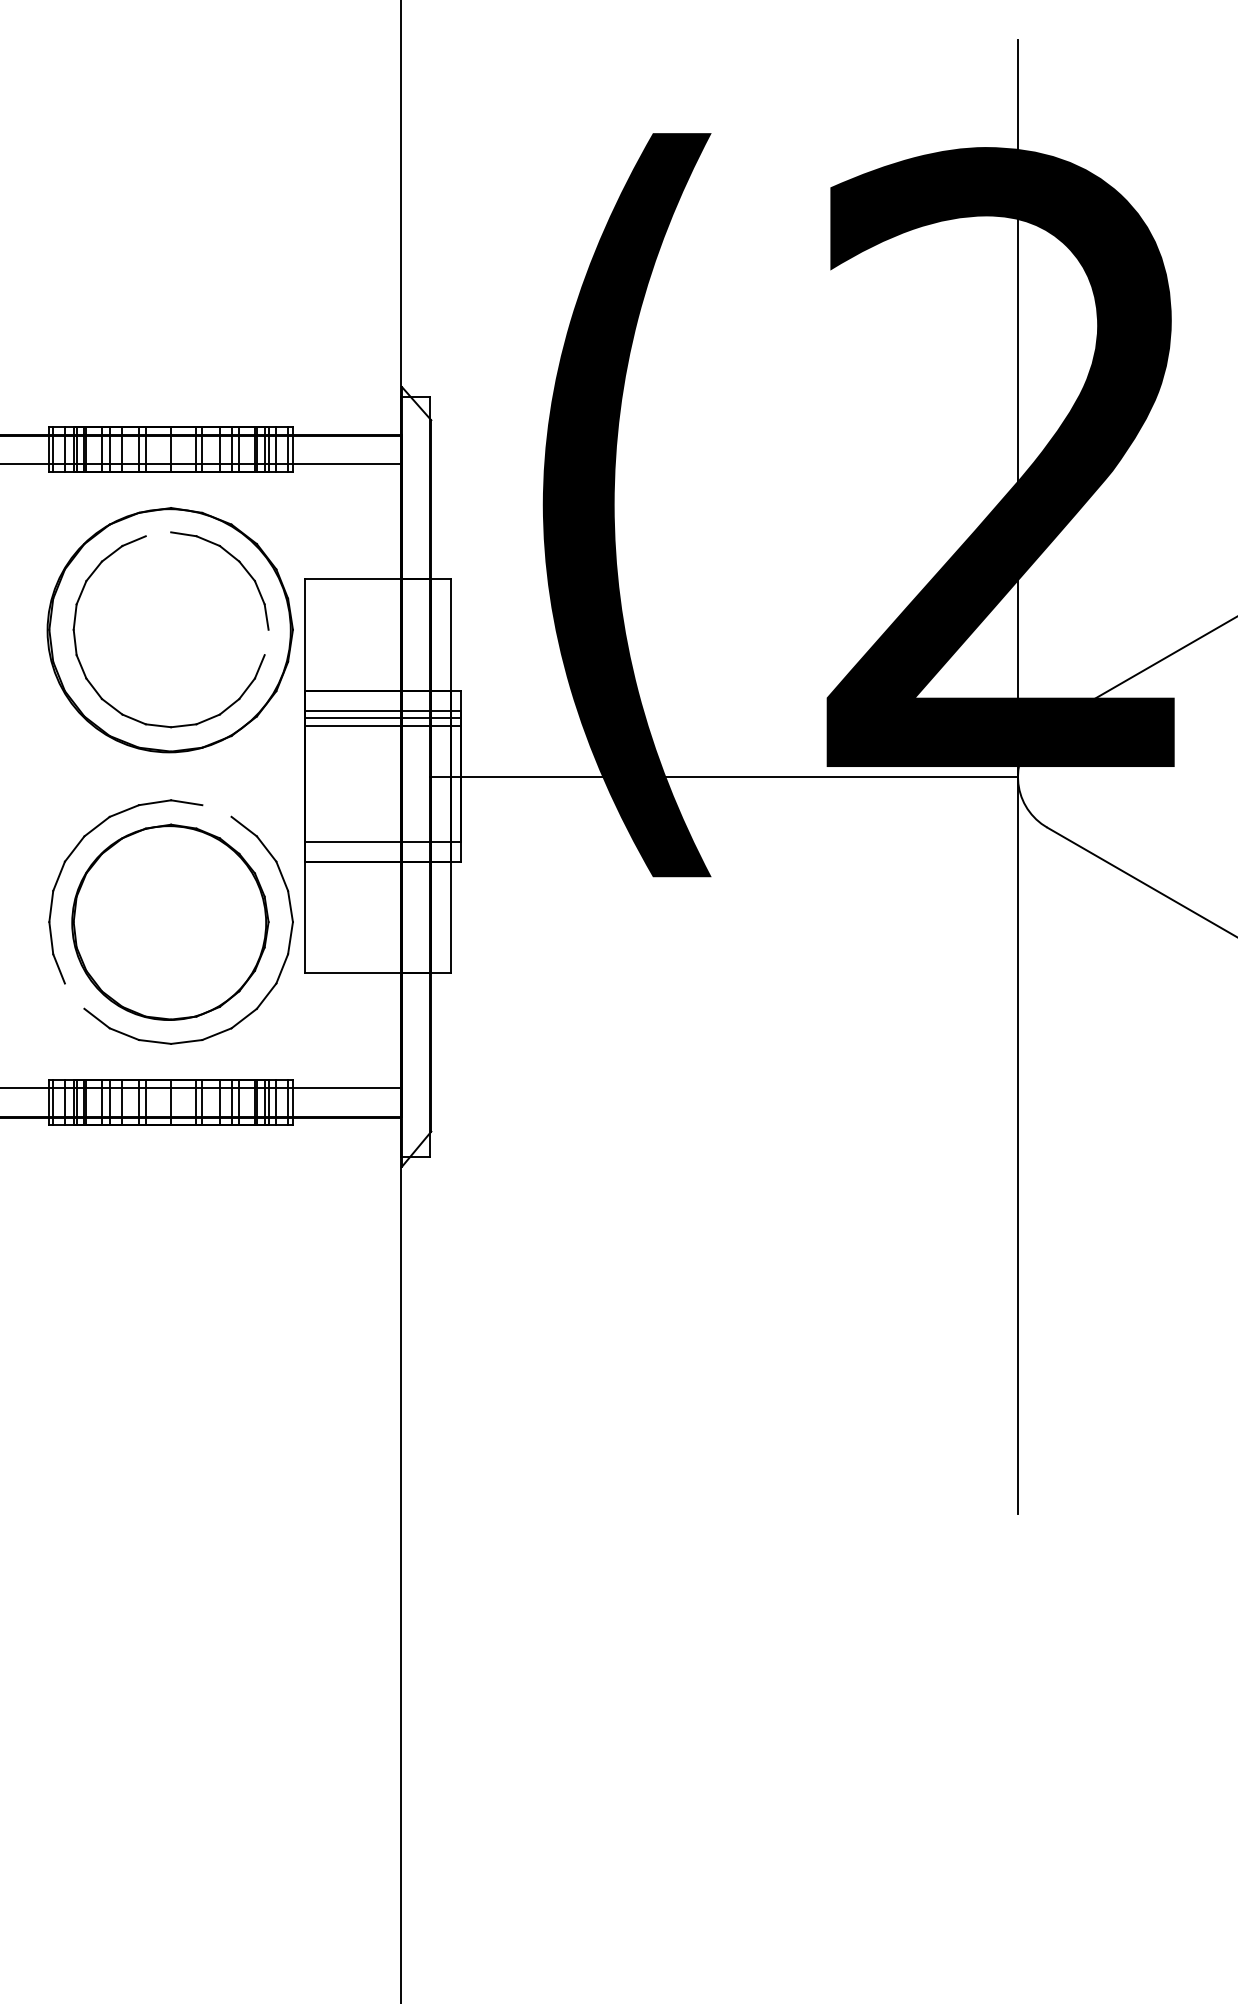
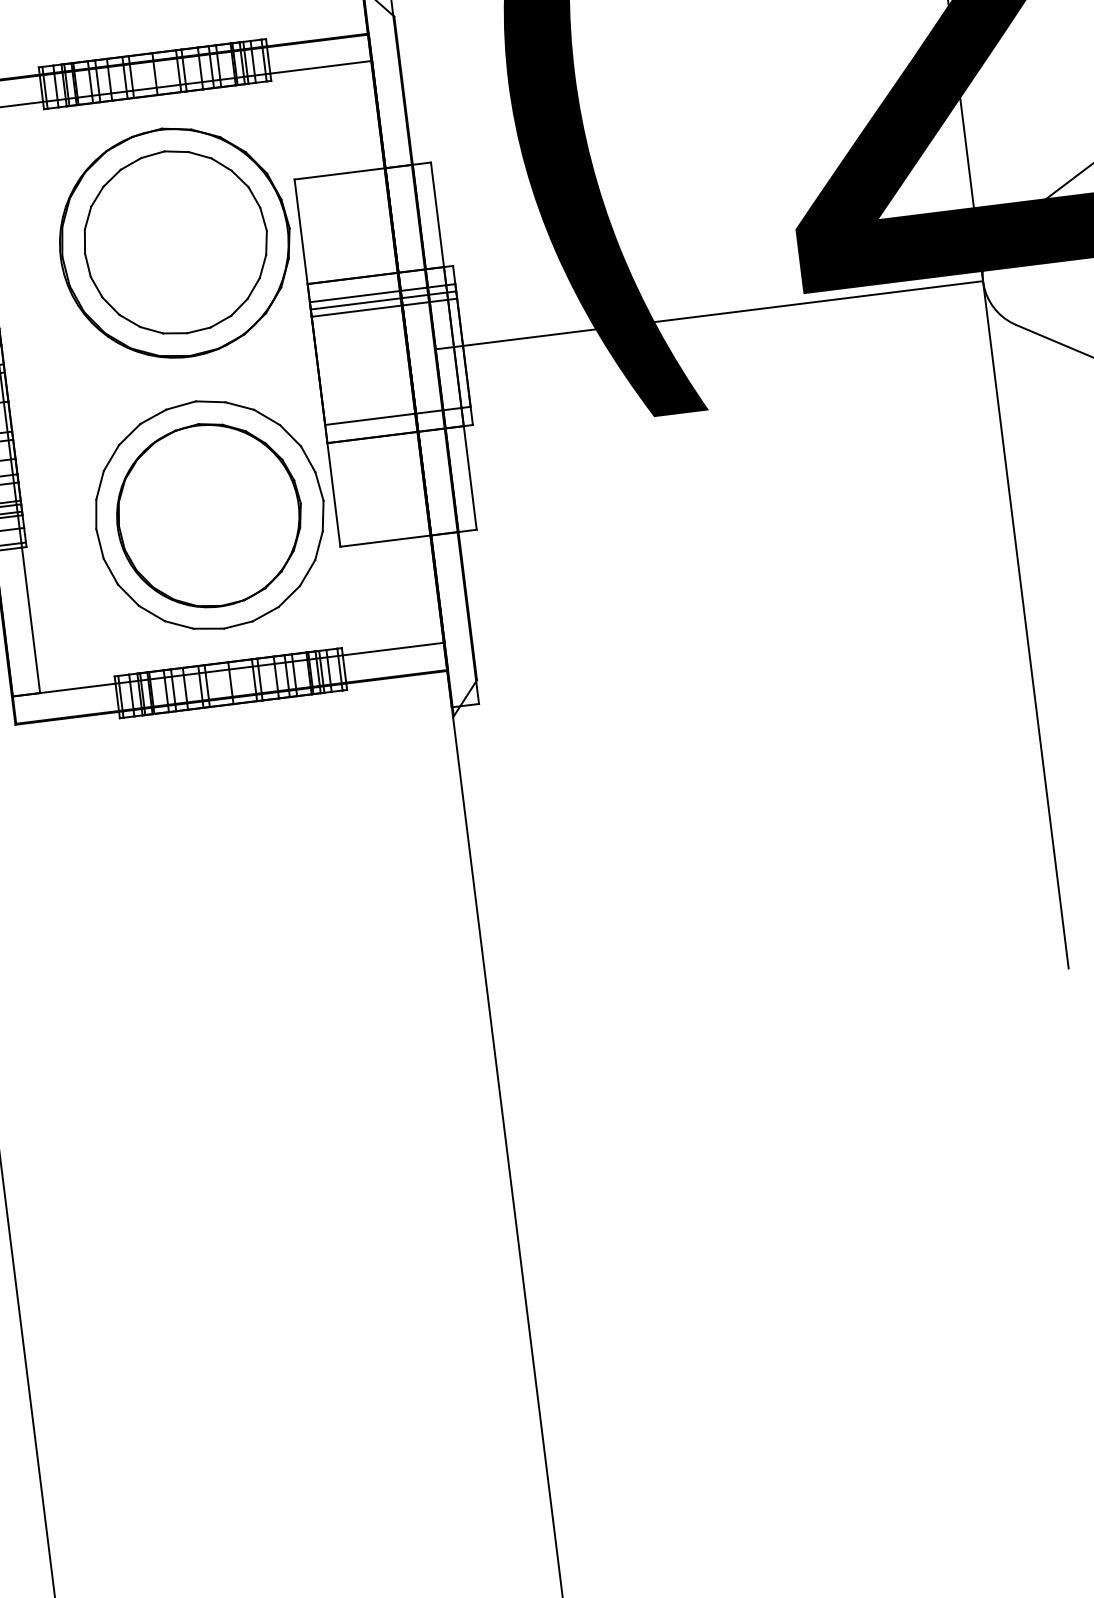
line: (158, 534) -> (153, 154), added
line: (266, 642) -> (266, 243), added
line: (216, 810) -> (239, 405), added
line: (74, 995) -> (128, 594), added

